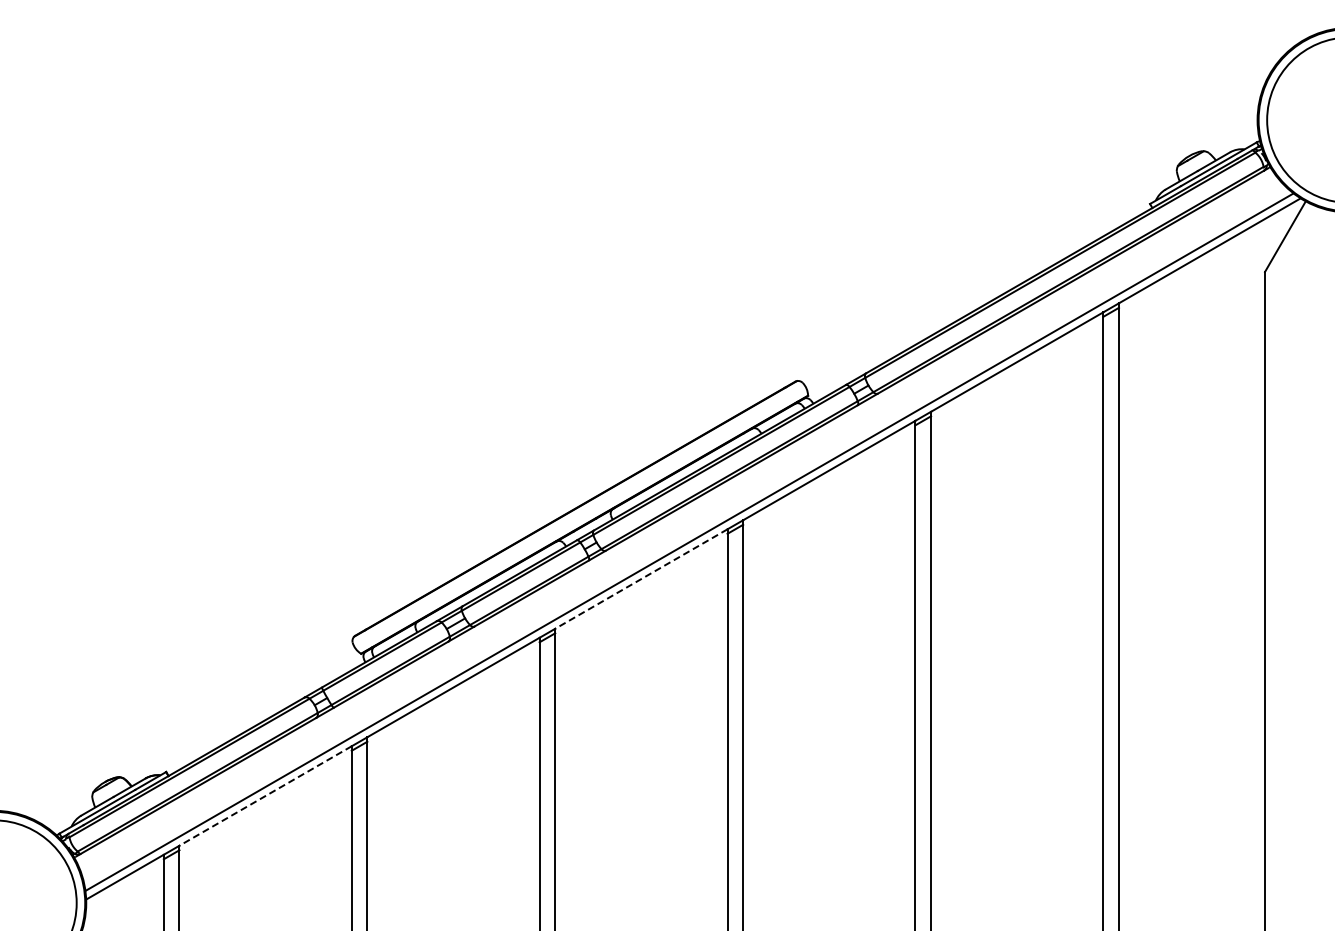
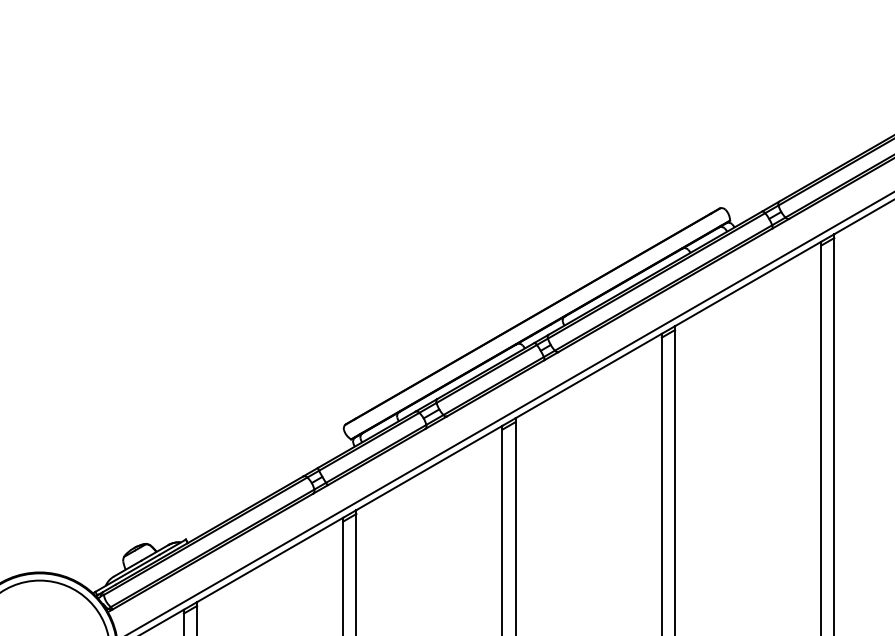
line: (640, 579) -> (587, 376), dashed -> solid
line: (265, 796) -> (270, 560), dashed -> solid

